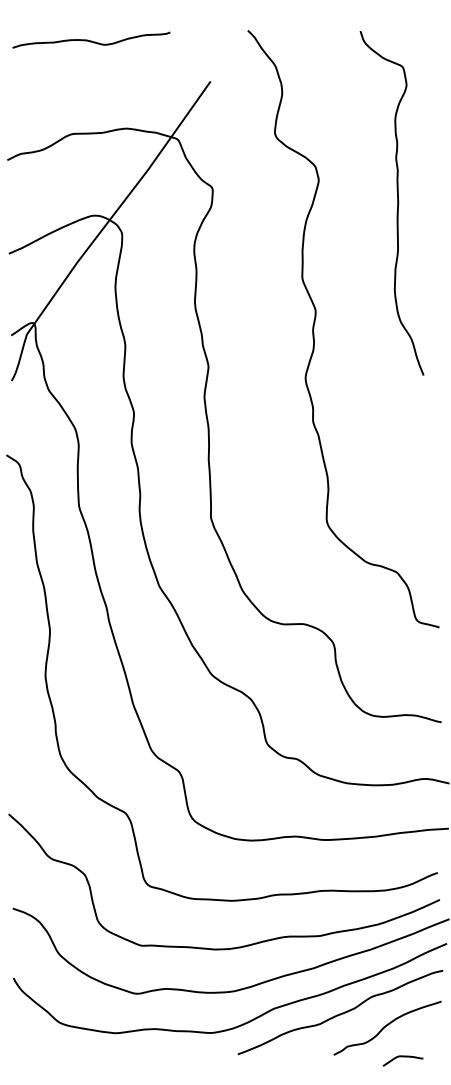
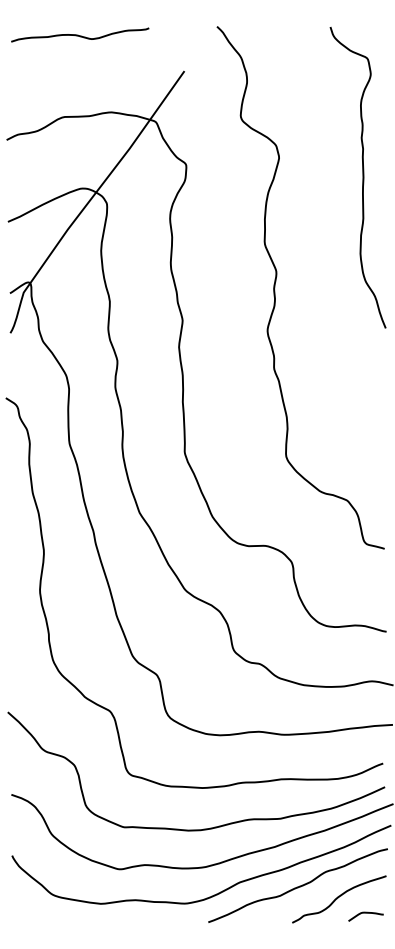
curve: (397, 203) -> (362, 177), moved
curve: (402, 1057) -> (365, 913), moved

